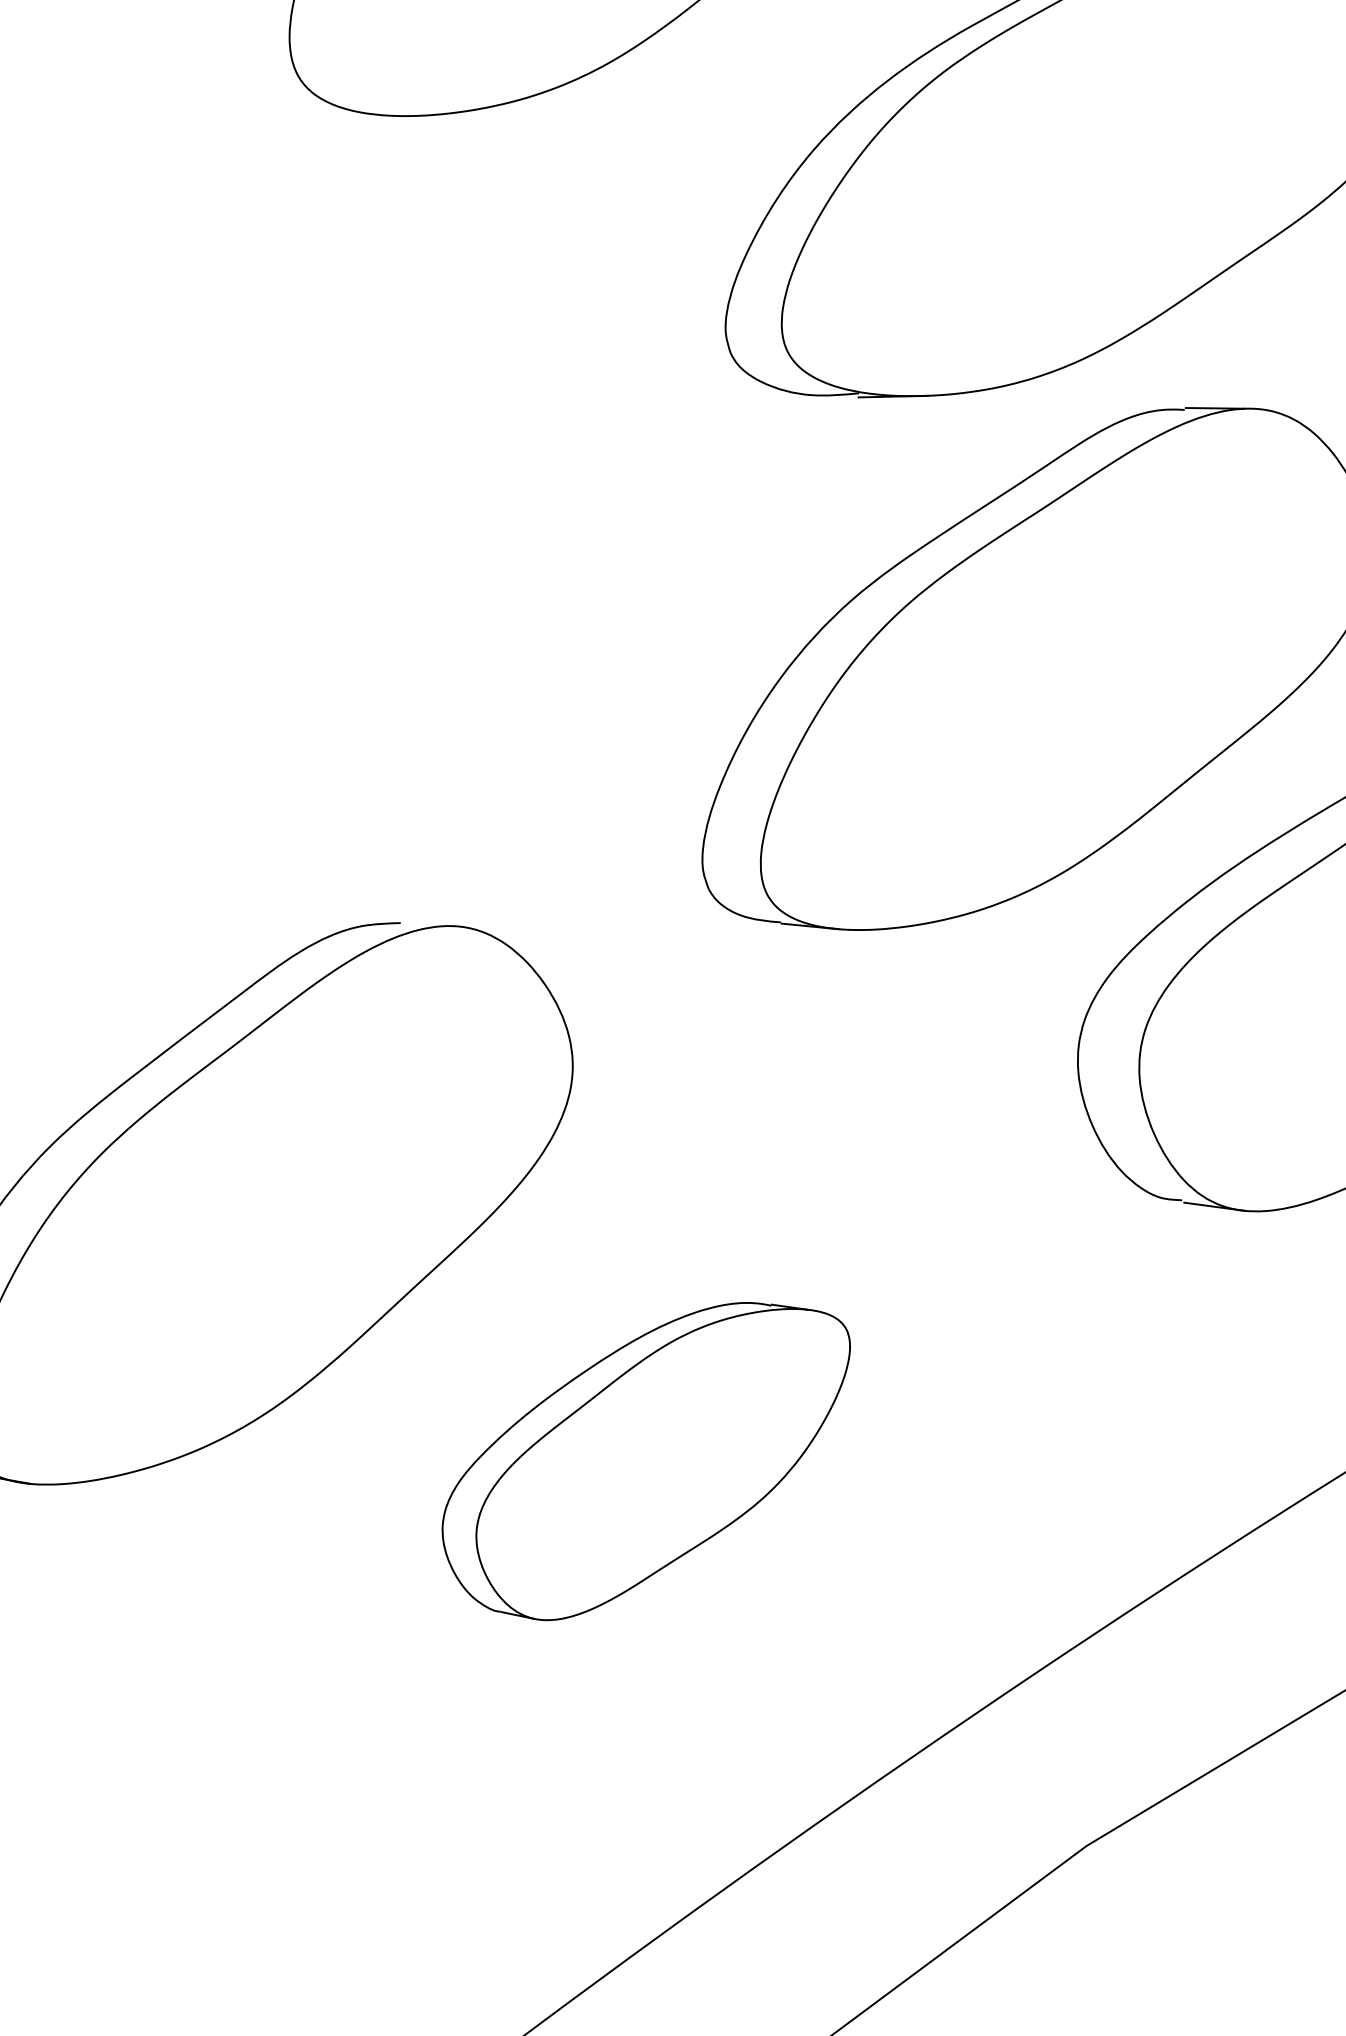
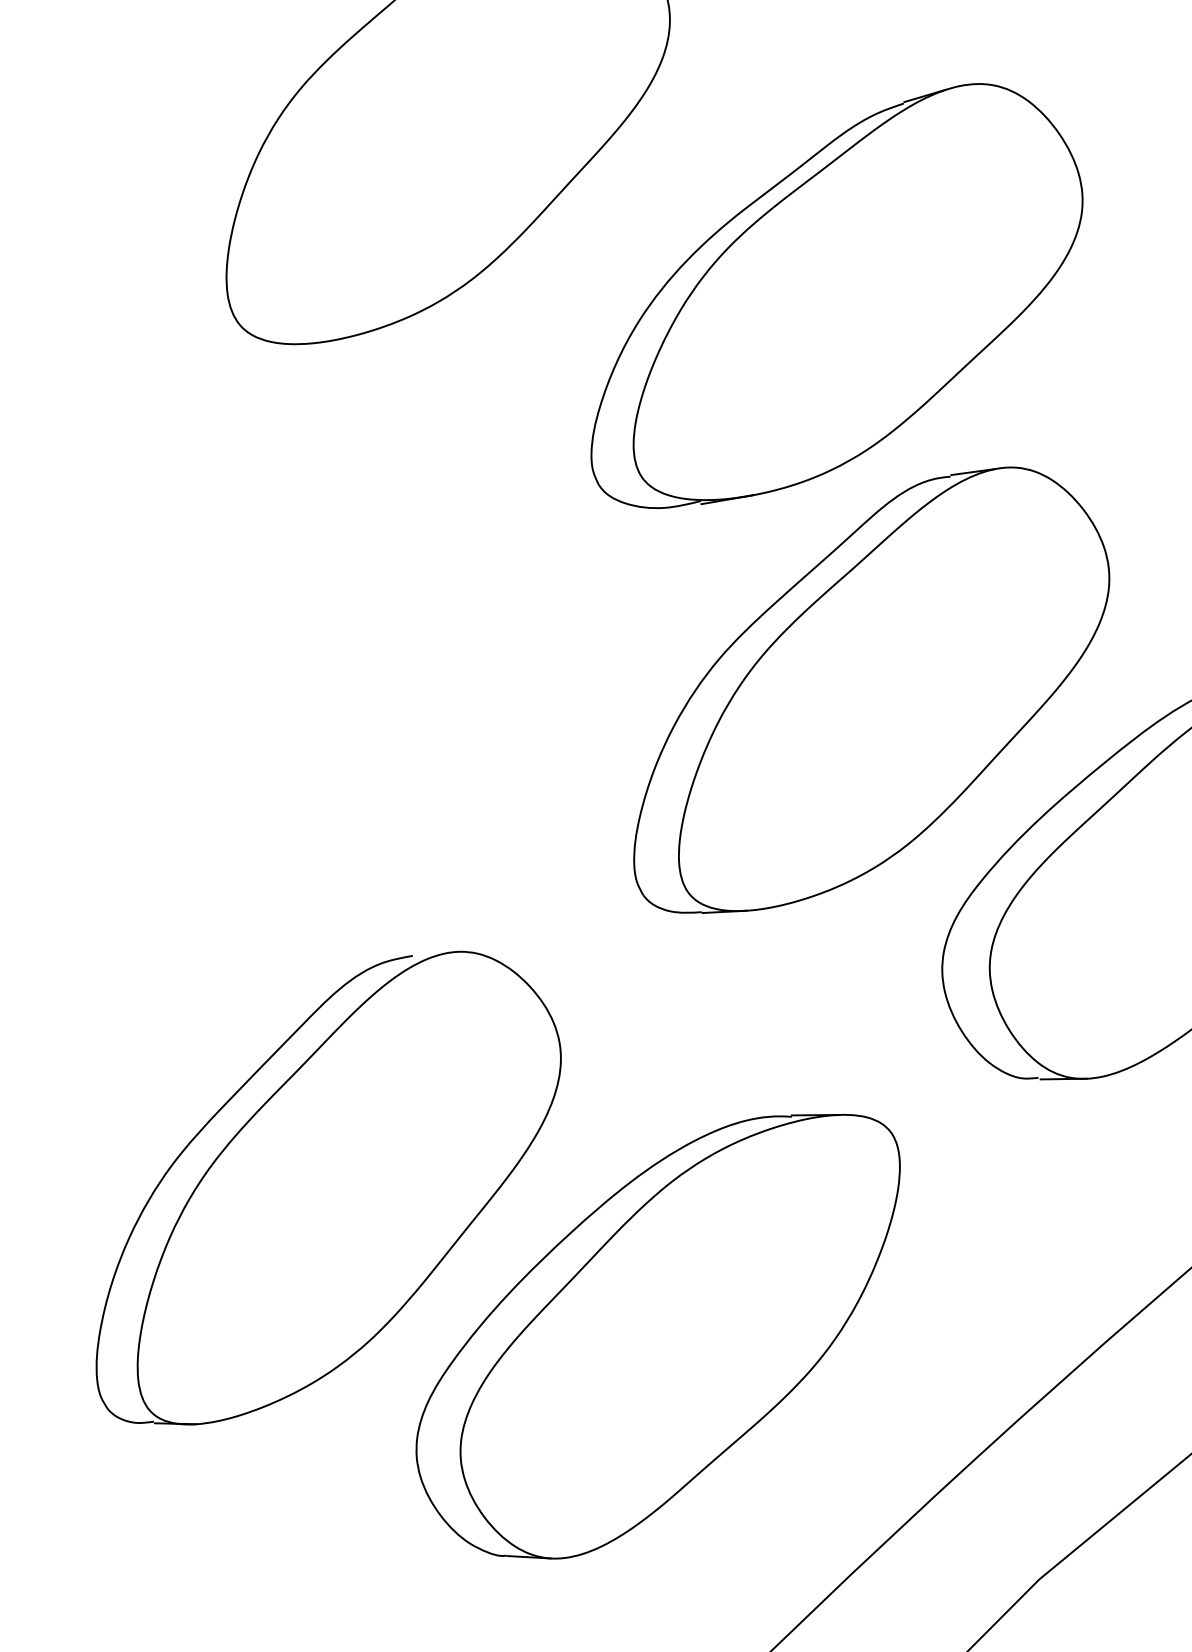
part: (642, 1459) -> (657, 1336), size x1.67

